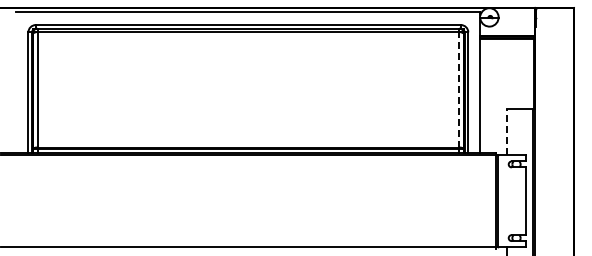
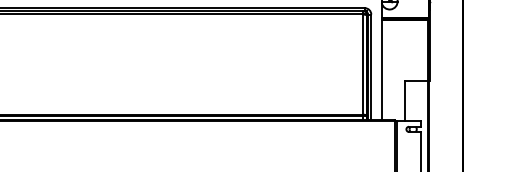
line: (459, 89) -> (363, 64), dashed -> solid
line: (507, 131) -> (405, 100), dashed -> solid

